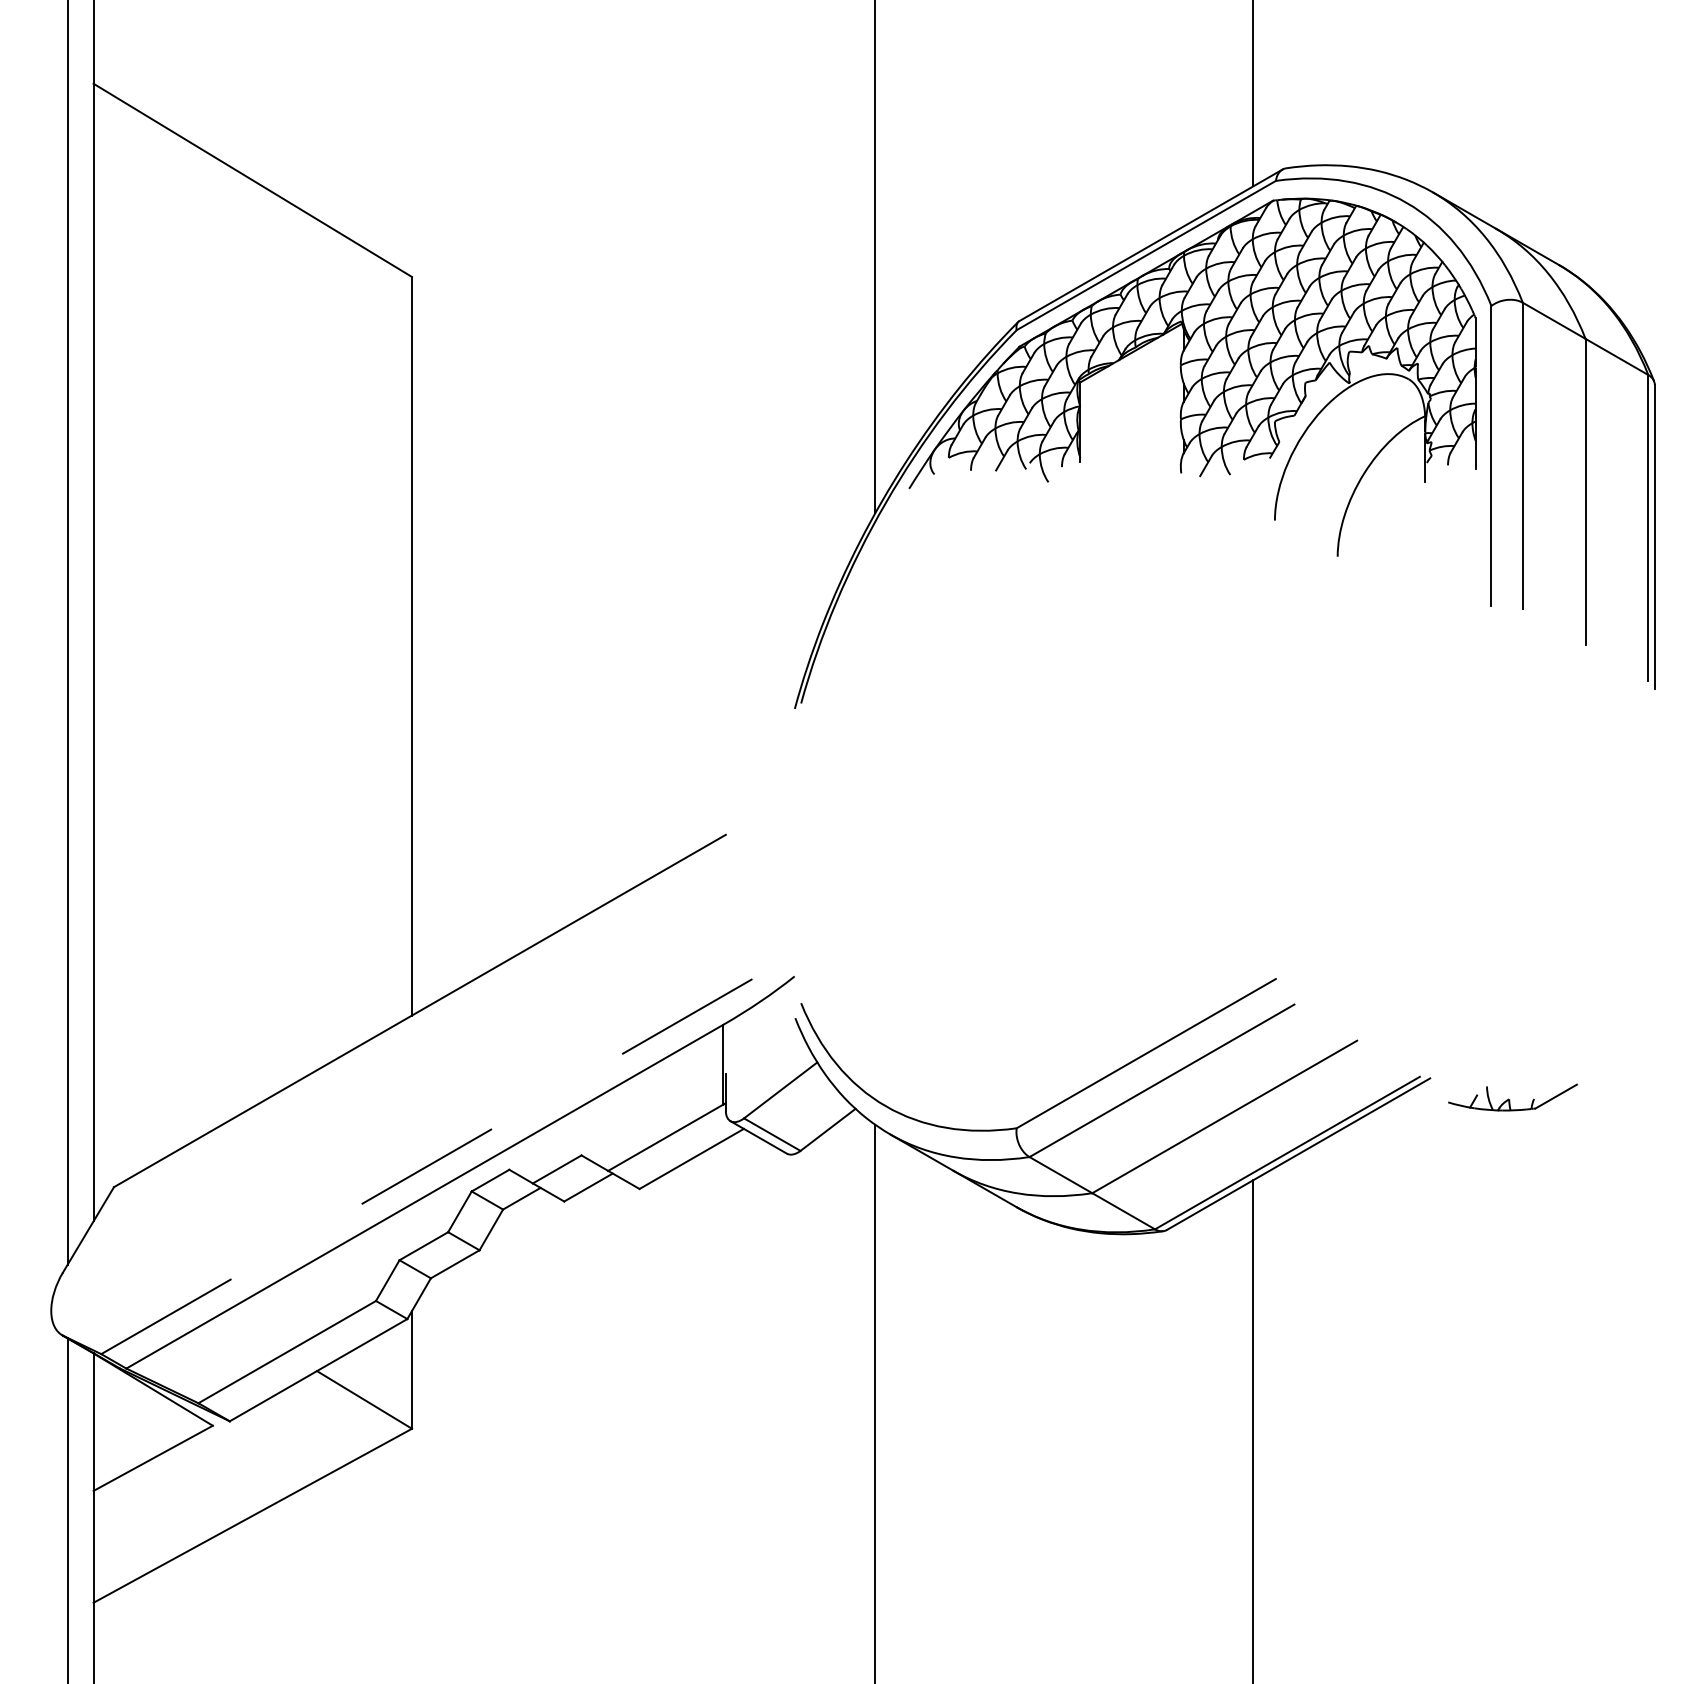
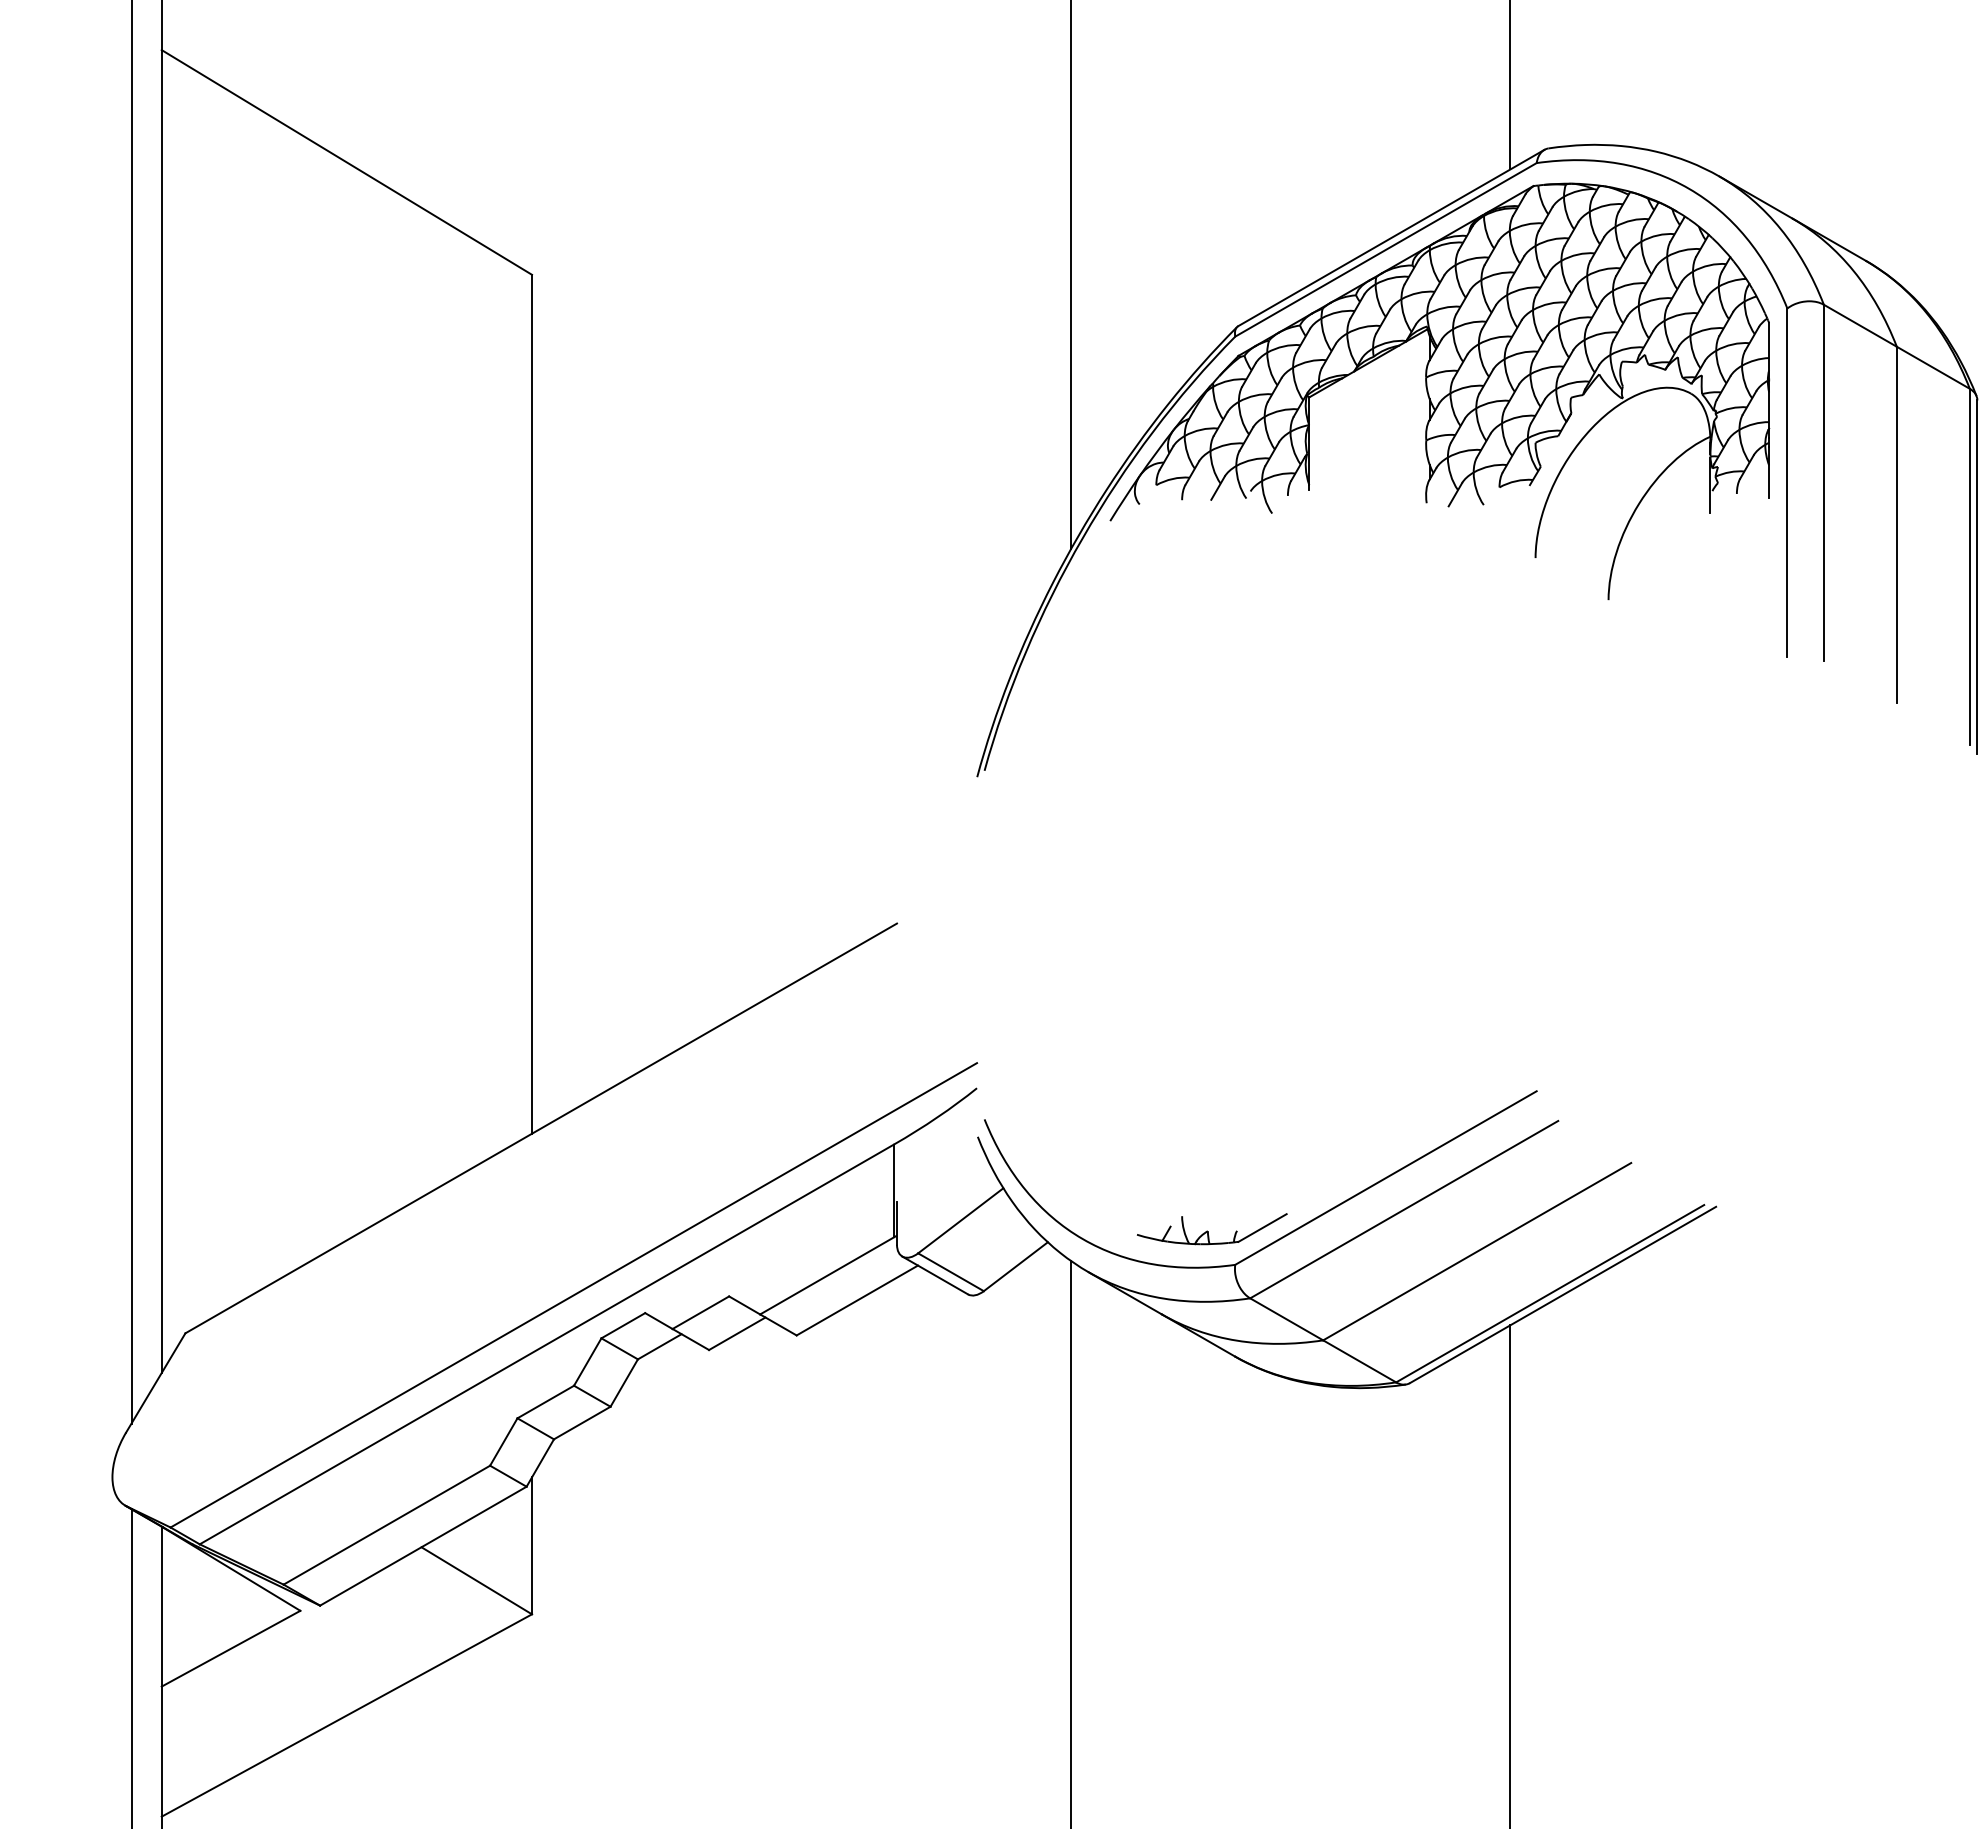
part: (1512, 1097) -> (1211, 1229), moved
line: (448, 1154) -> (574, 1295), dashed -> solid

